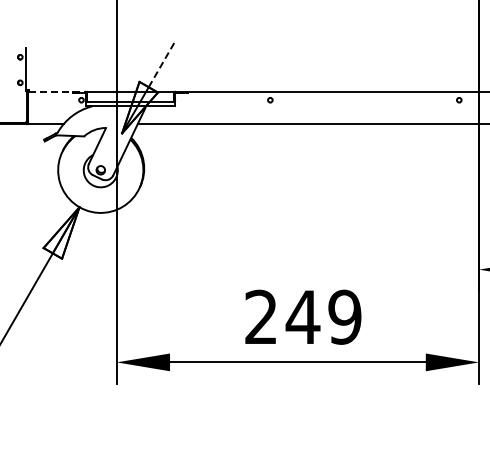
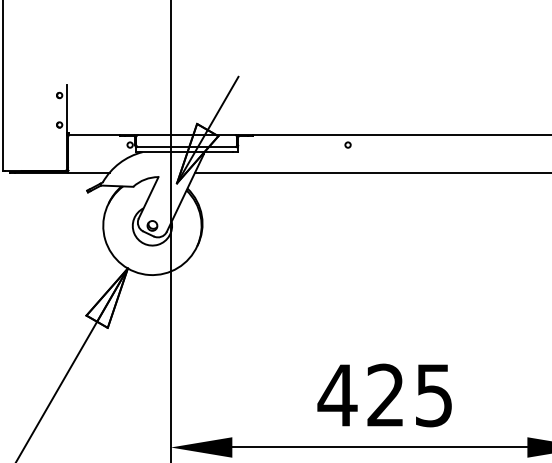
line: (162, 64) -> (223, 103), dashed -> solid
line: (58, 91) -> (103, 135), dashed -> solid
text: (302, 316) -> (385, 394), 249 -> 425

